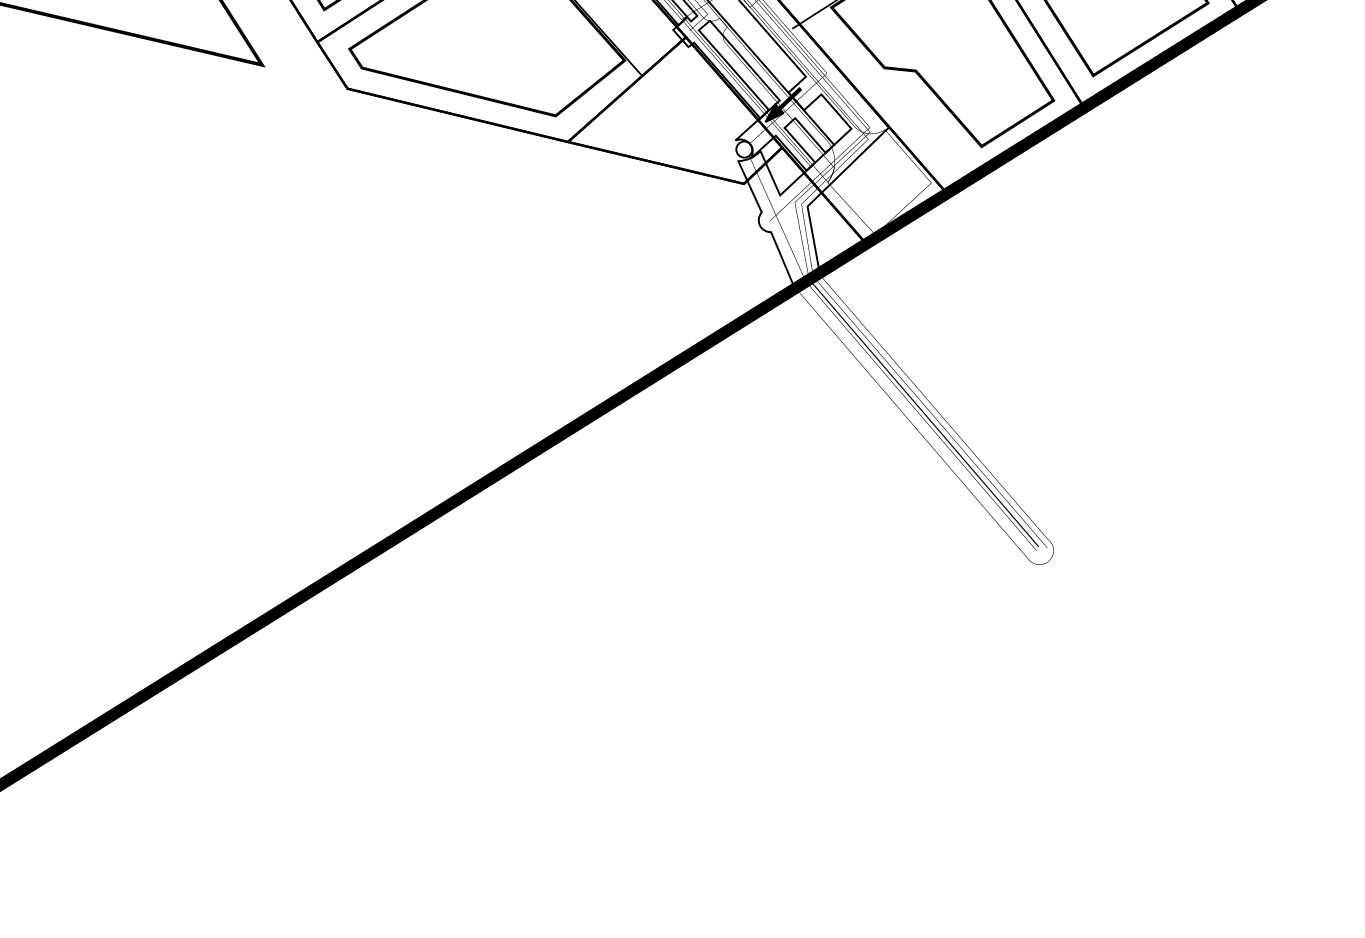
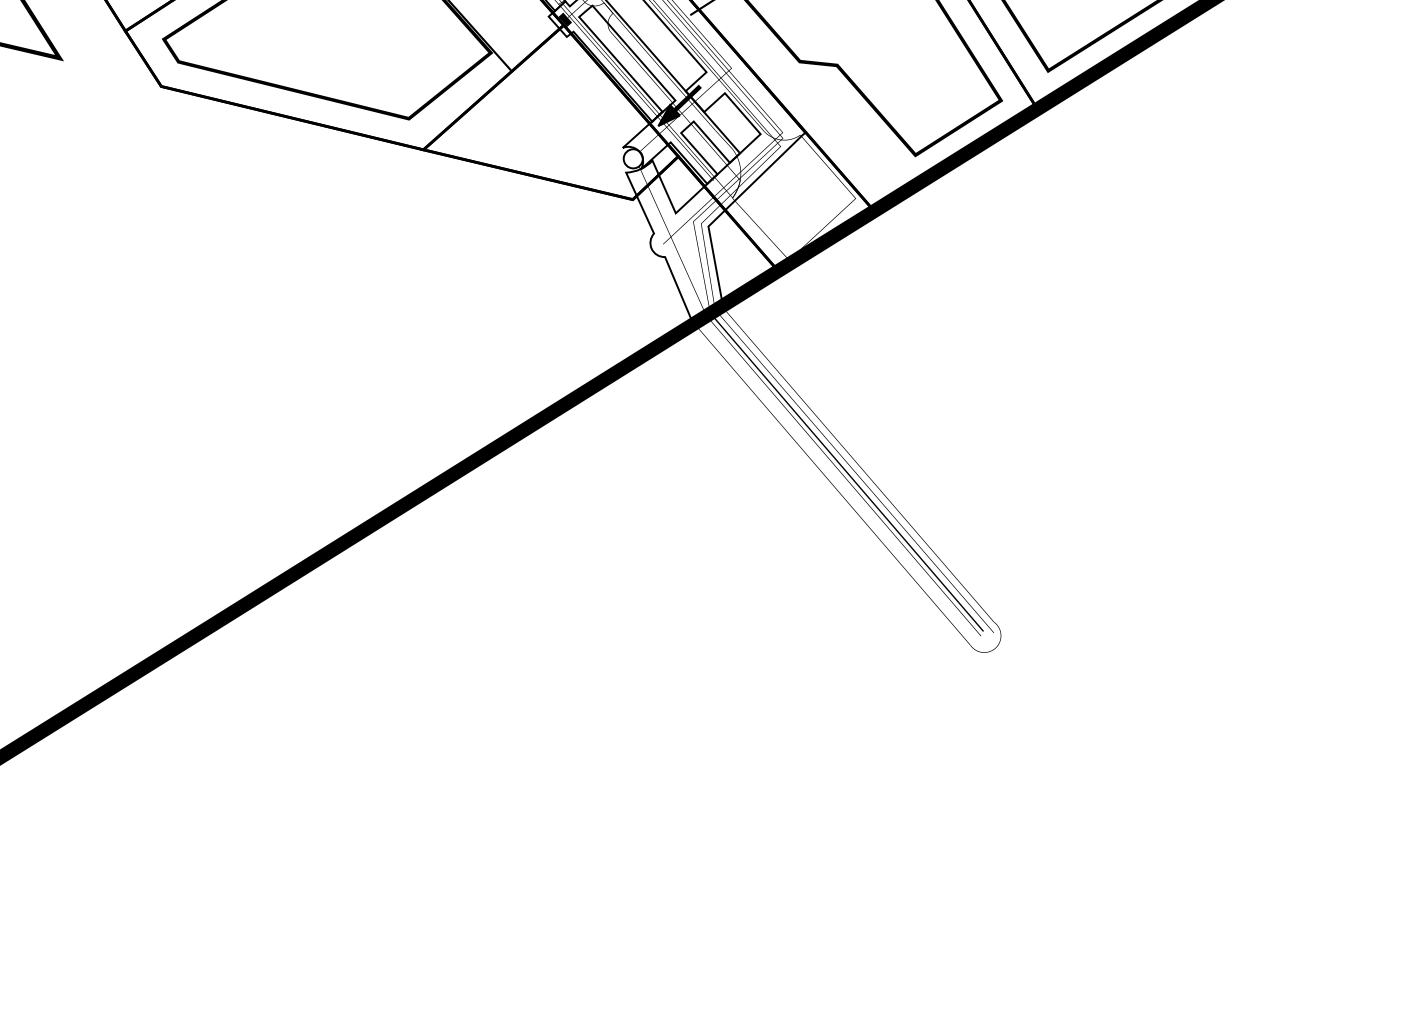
fill: (686, 32) -> (564, 19), added

